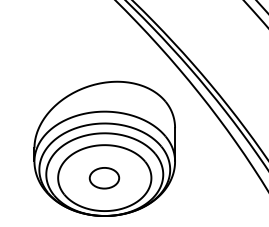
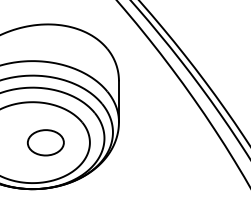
part: (104, 178) -> (45, 143), moved

